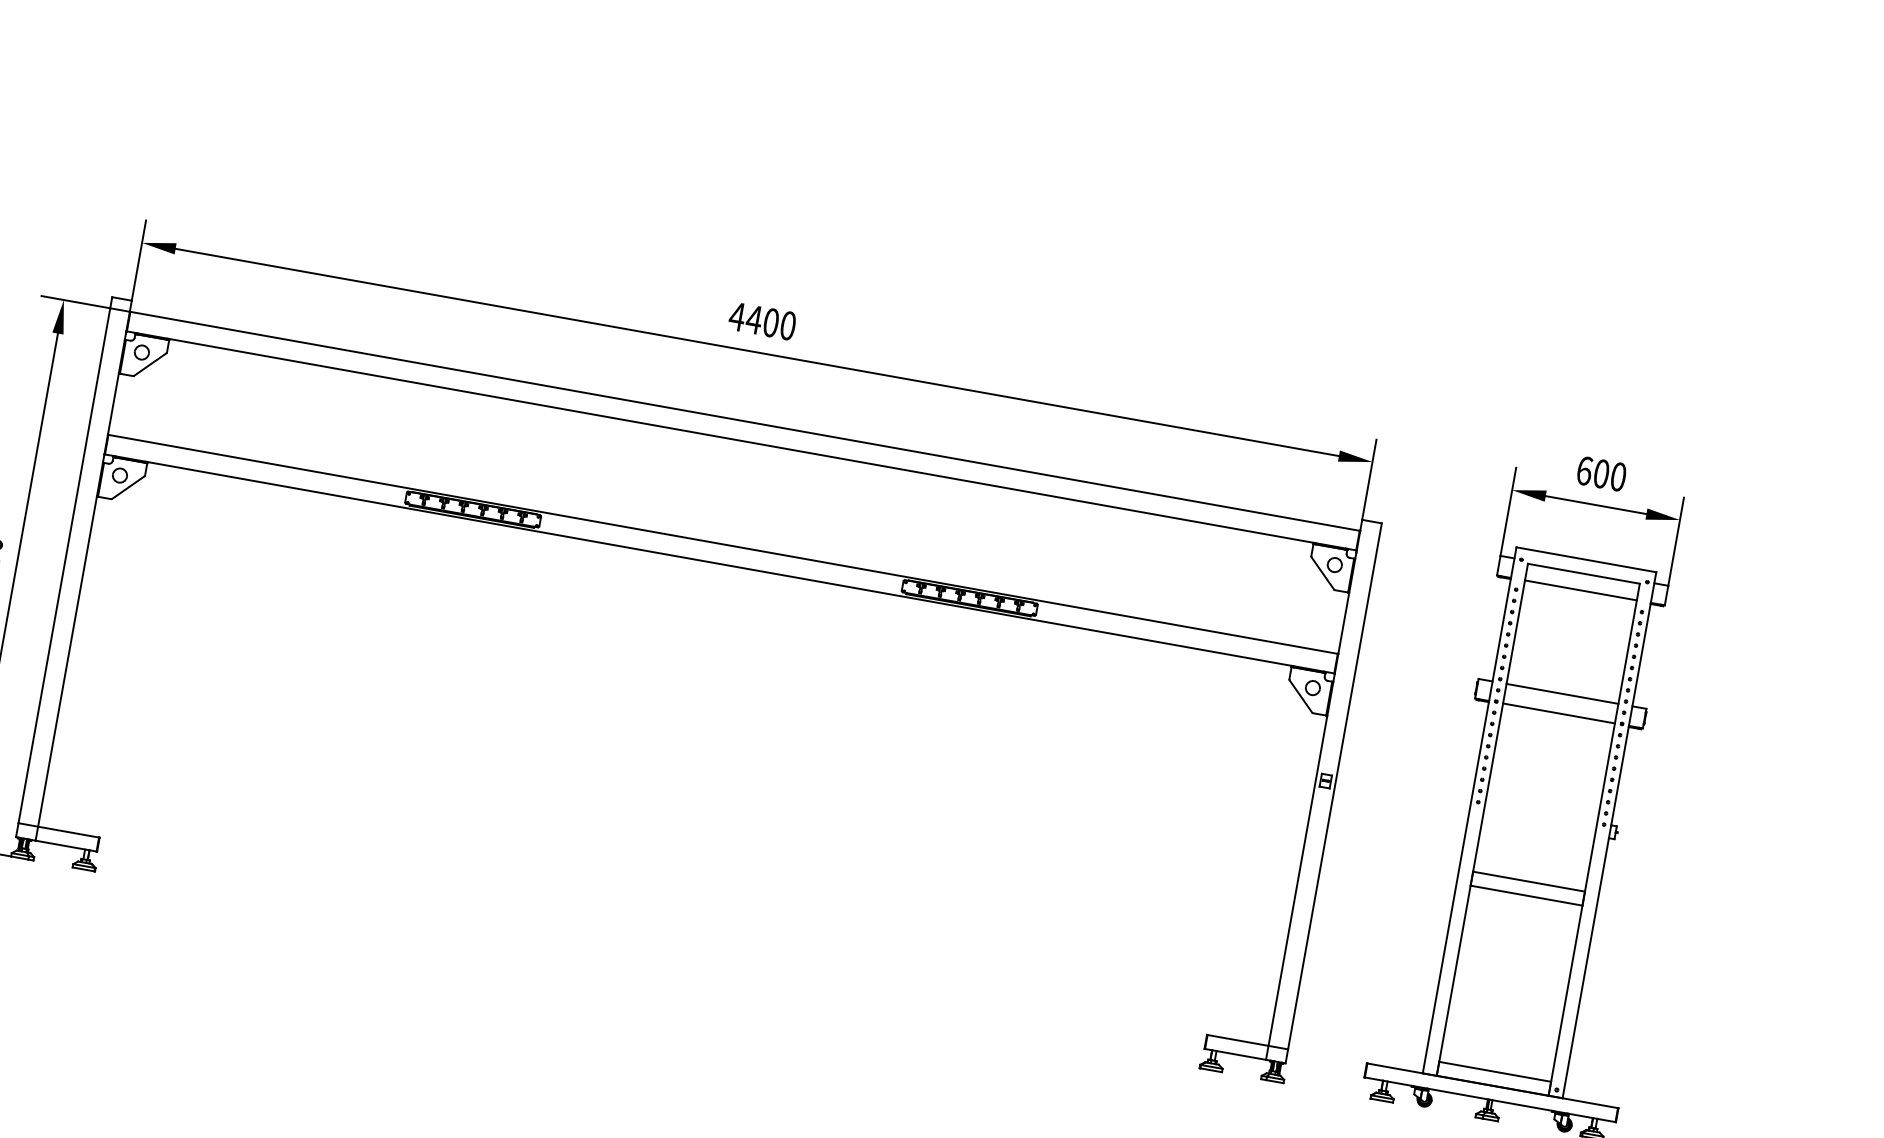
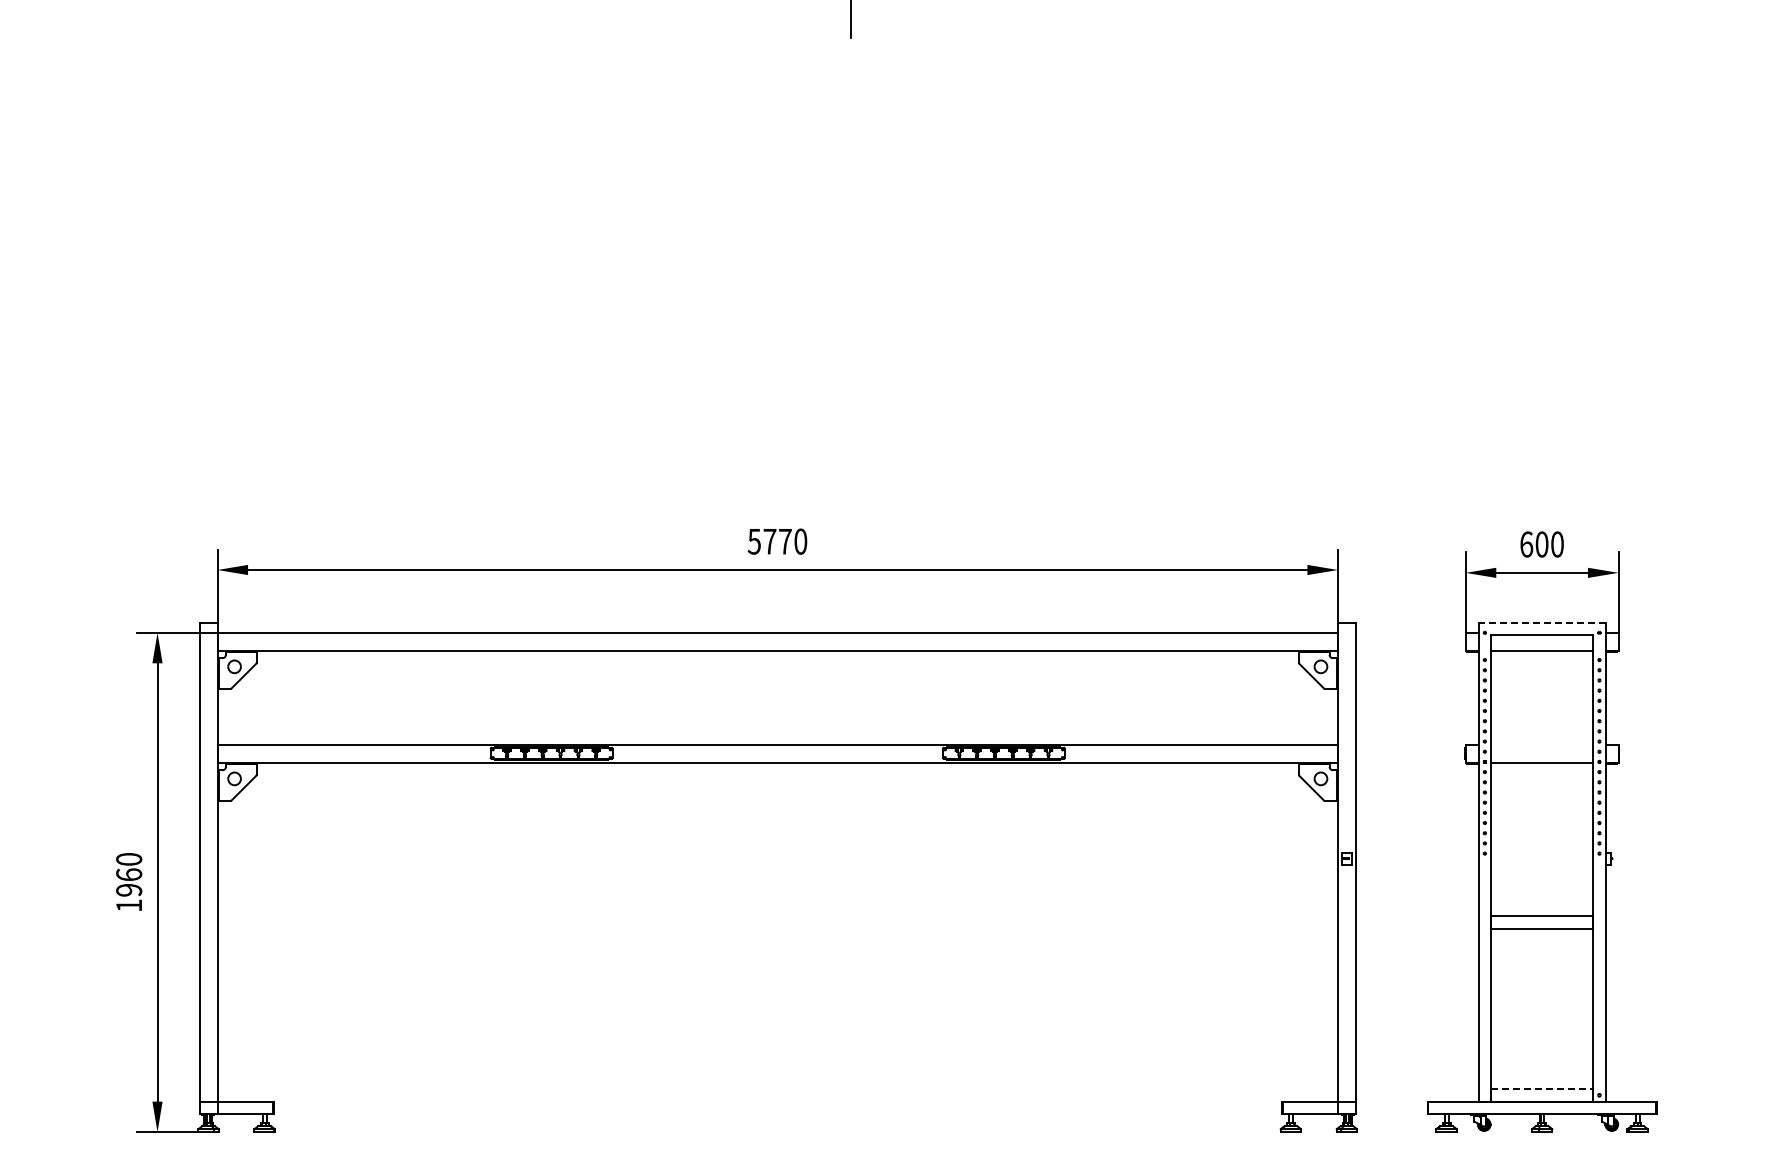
text: (753, 319) -> (769, 541), 4400 -> 5770
line: (1586, 559) -> (1542, 622), solid -> dashed
line: (1562, 693) -> (1542, 744), removed
line: (1495, 1071) -> (1542, 1088), solid -> dashed

